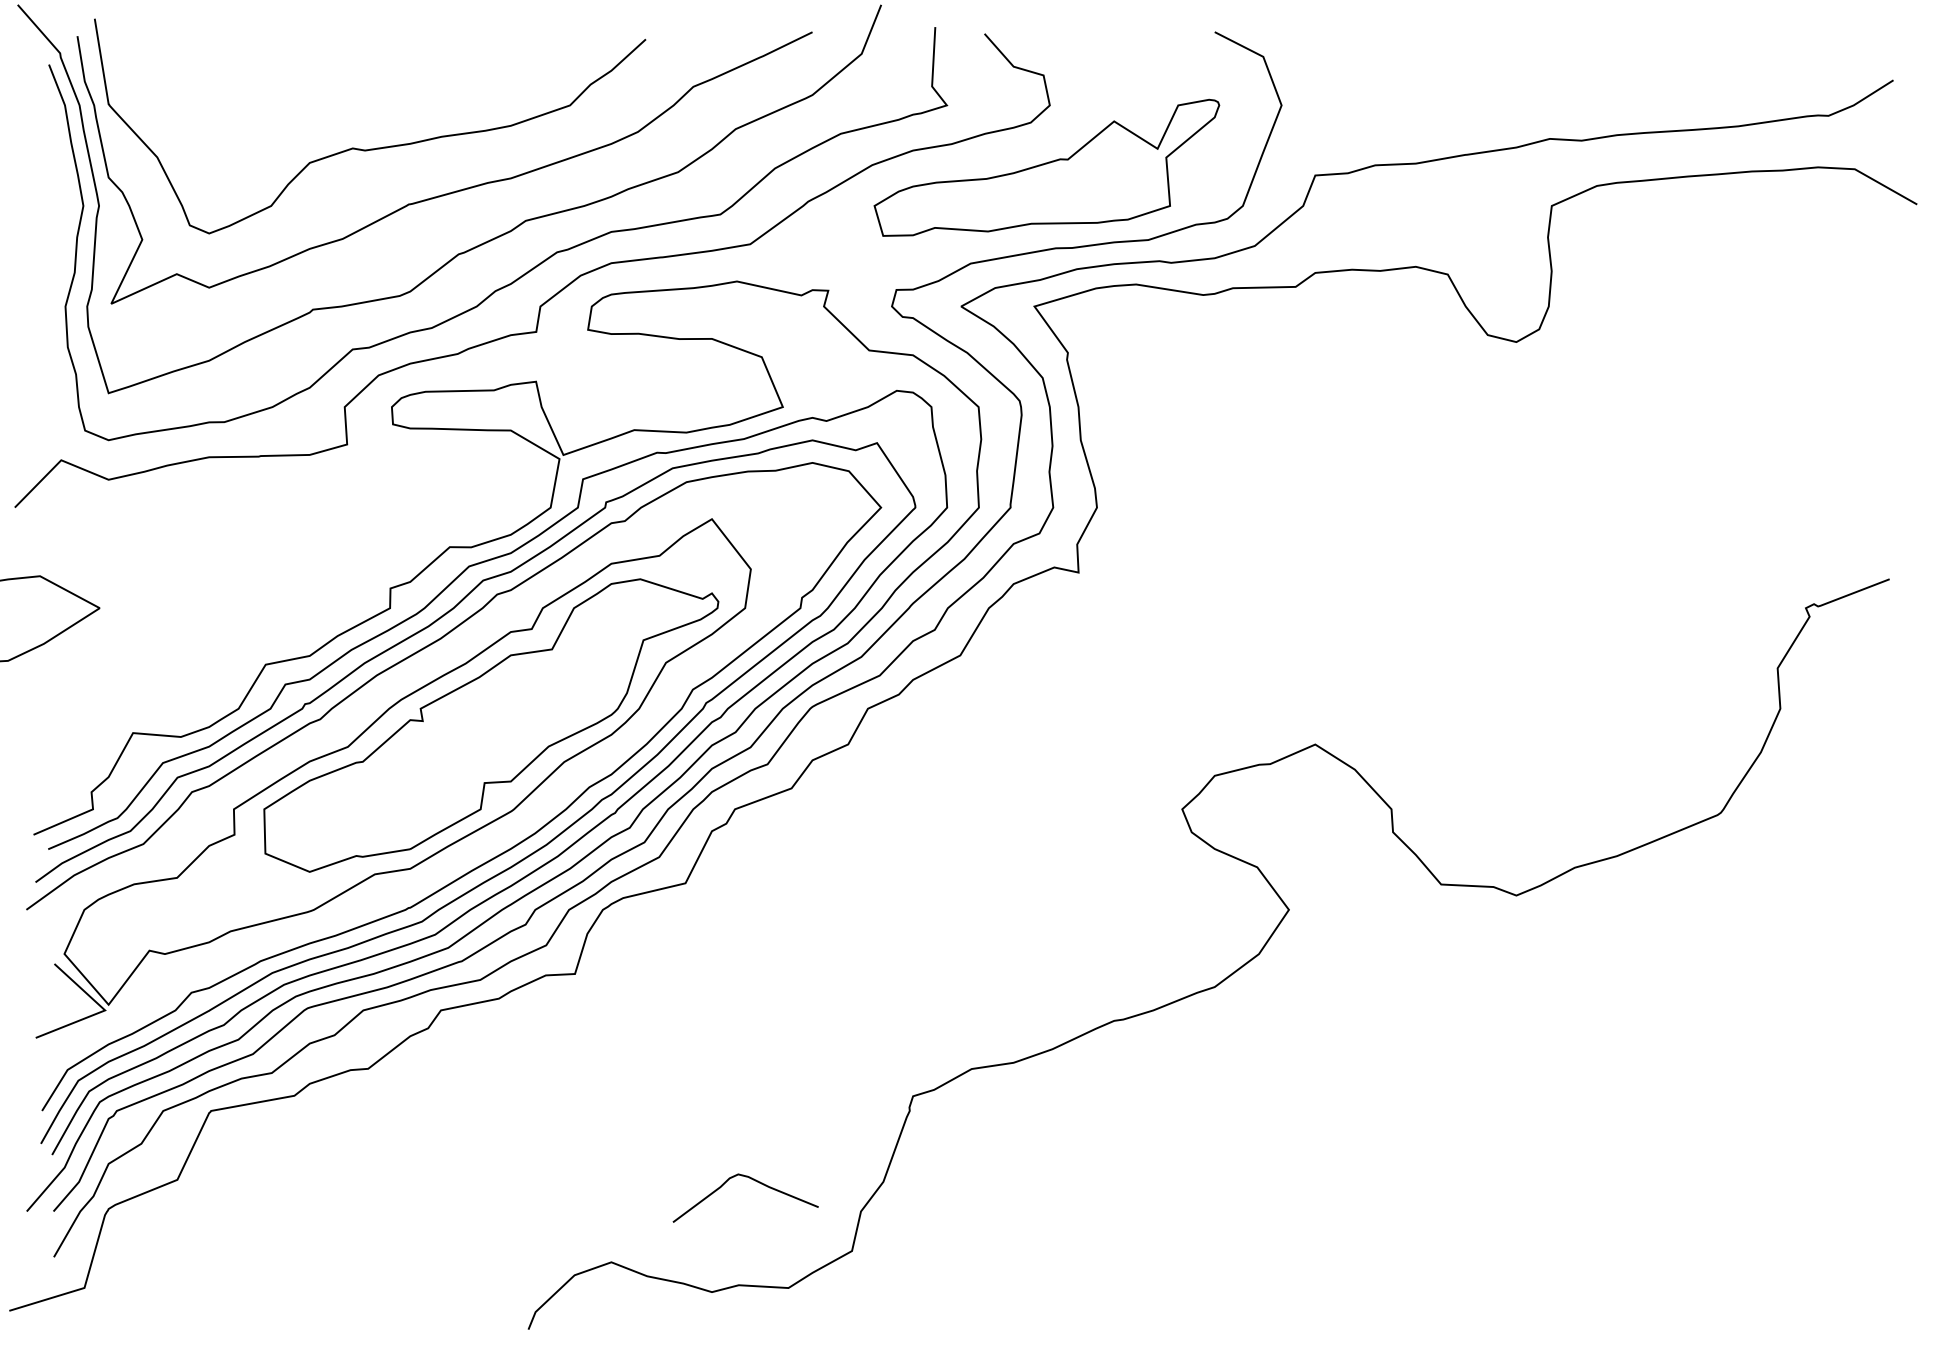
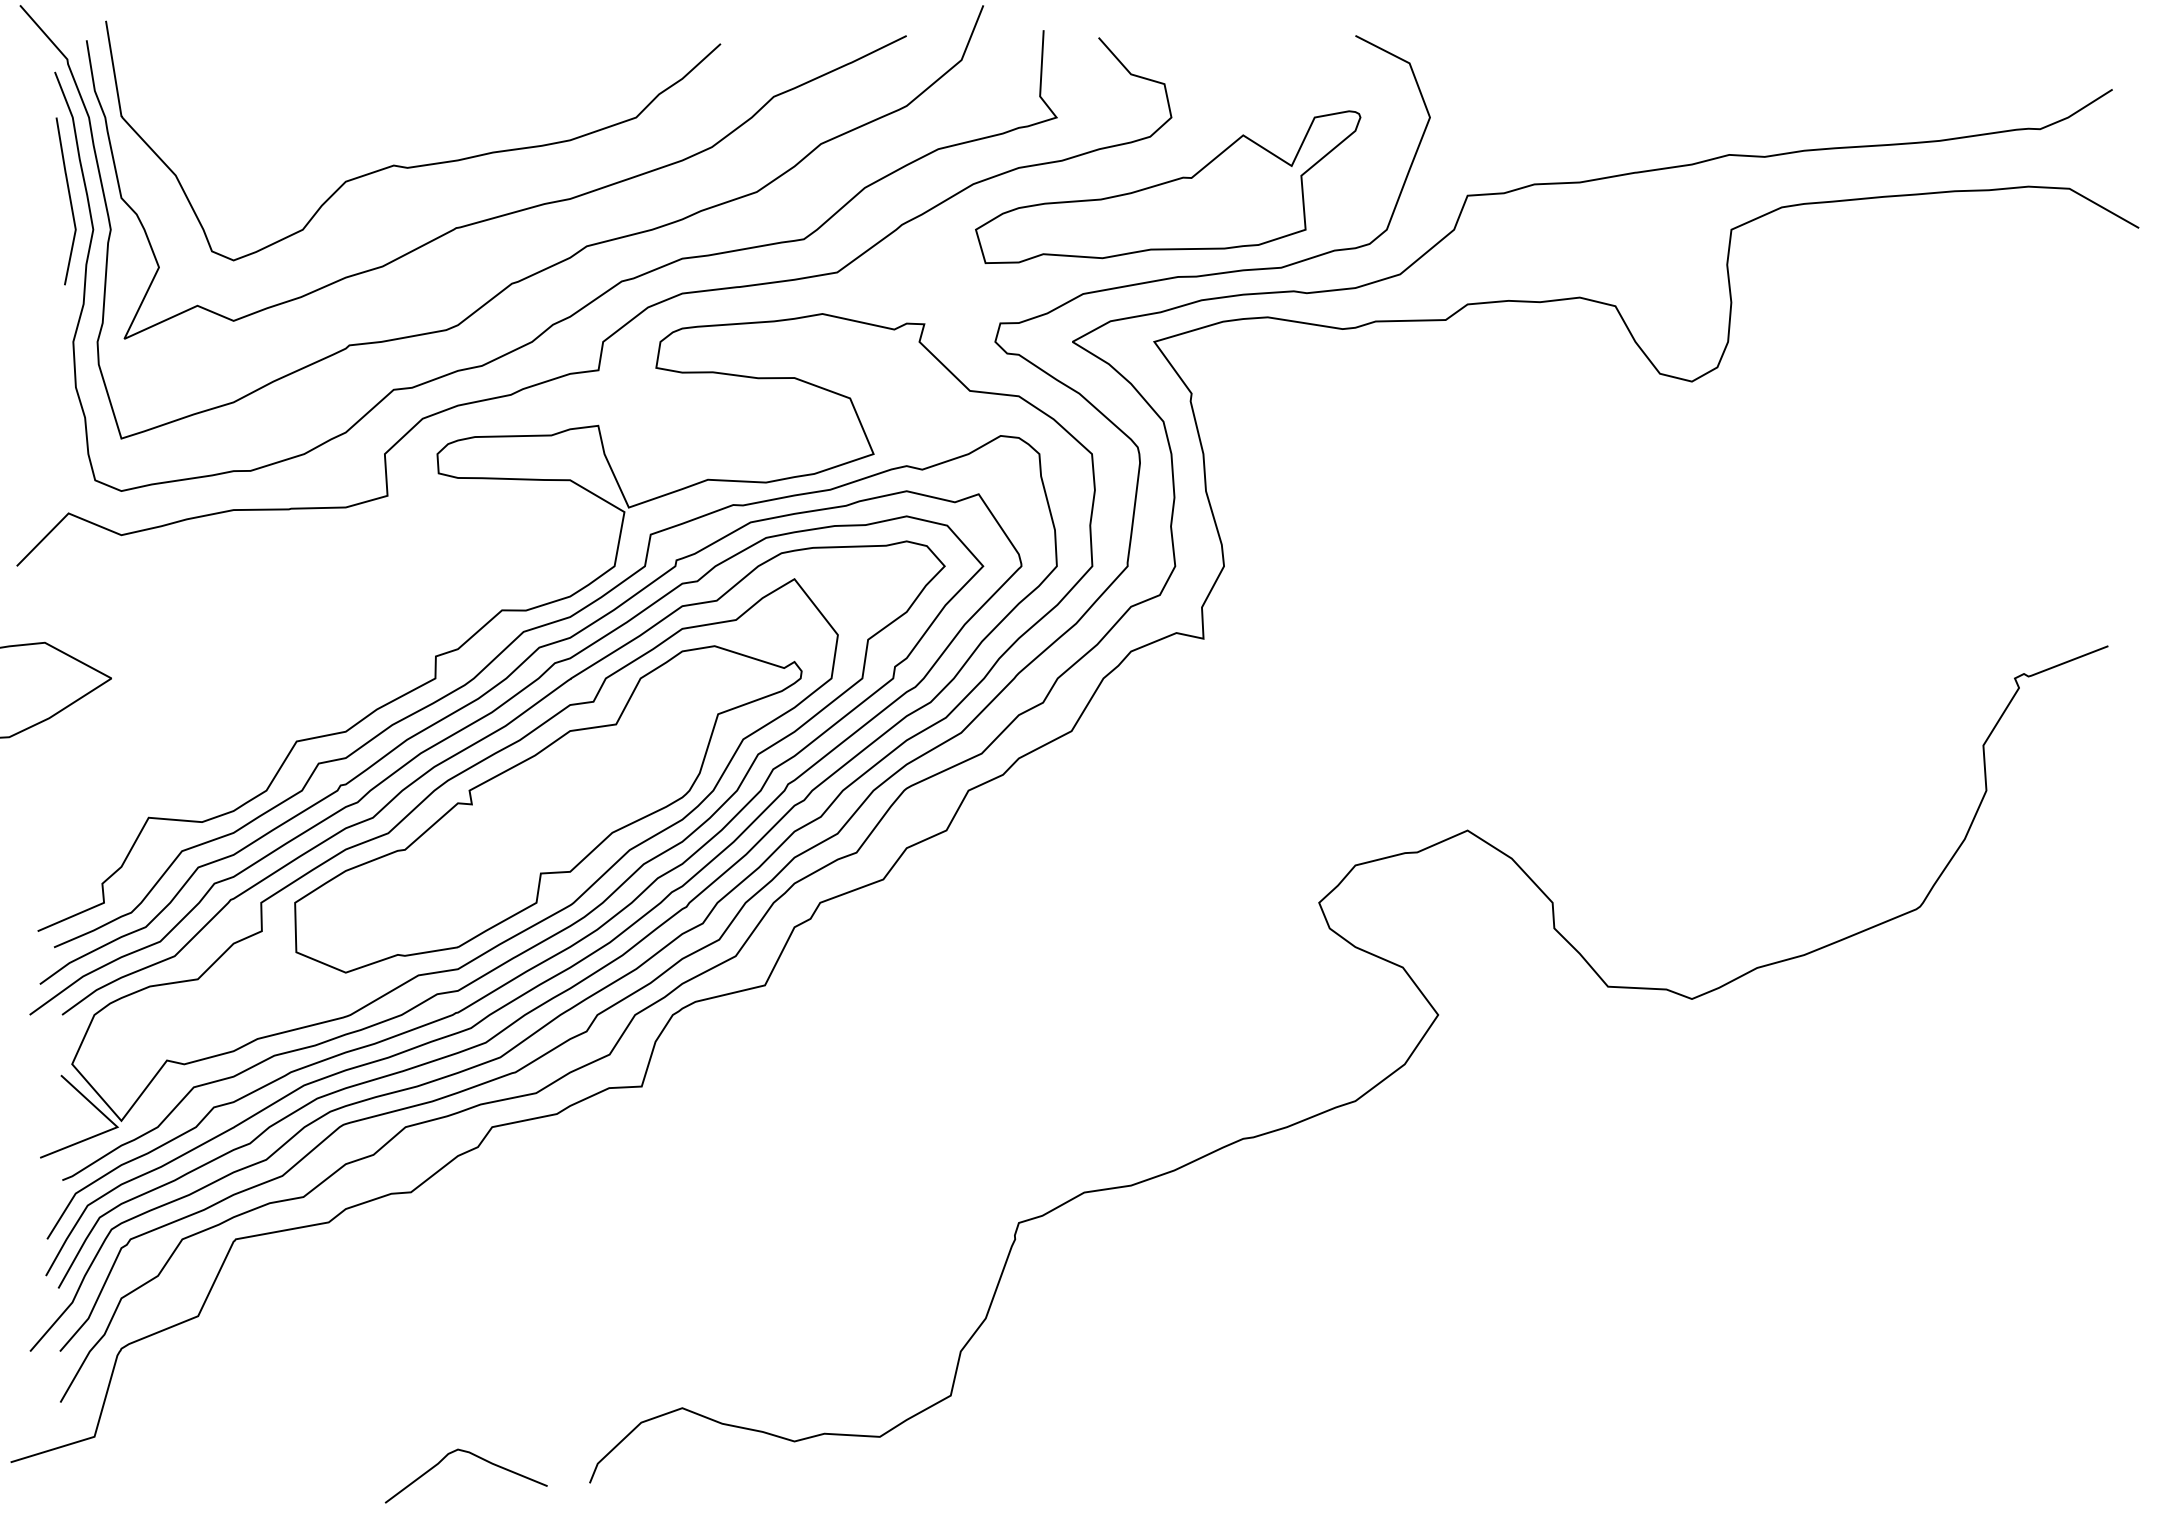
line: (61, 178) -> (68, 199), added
curve: (486, 842) -> (542, 939), added
curve: (753, 1180) -> (474, 1456), moved

